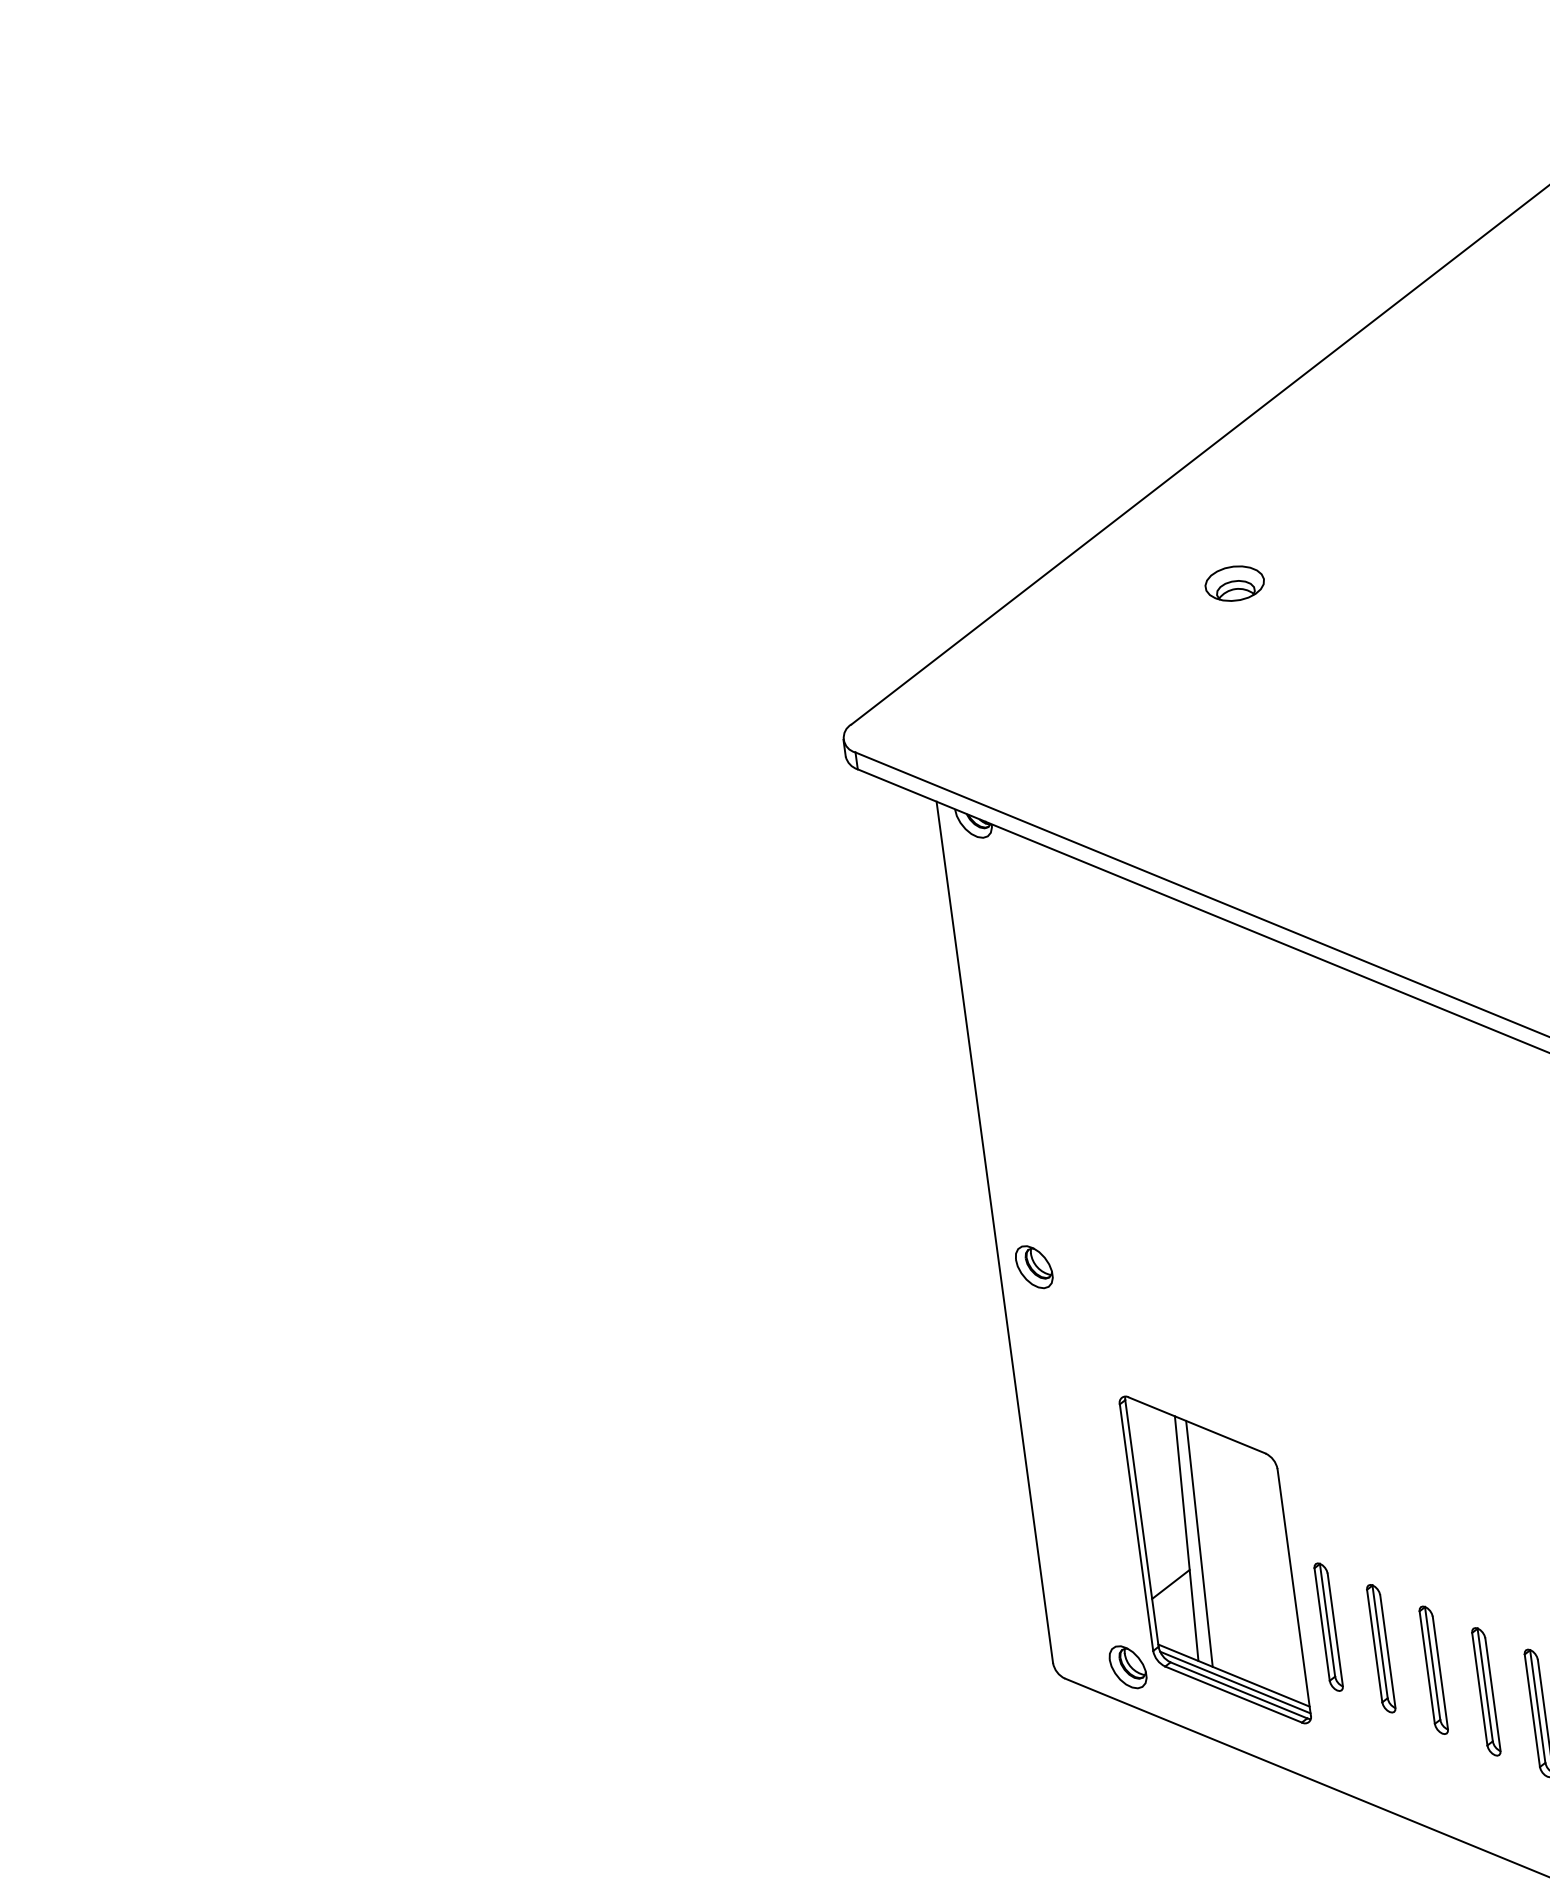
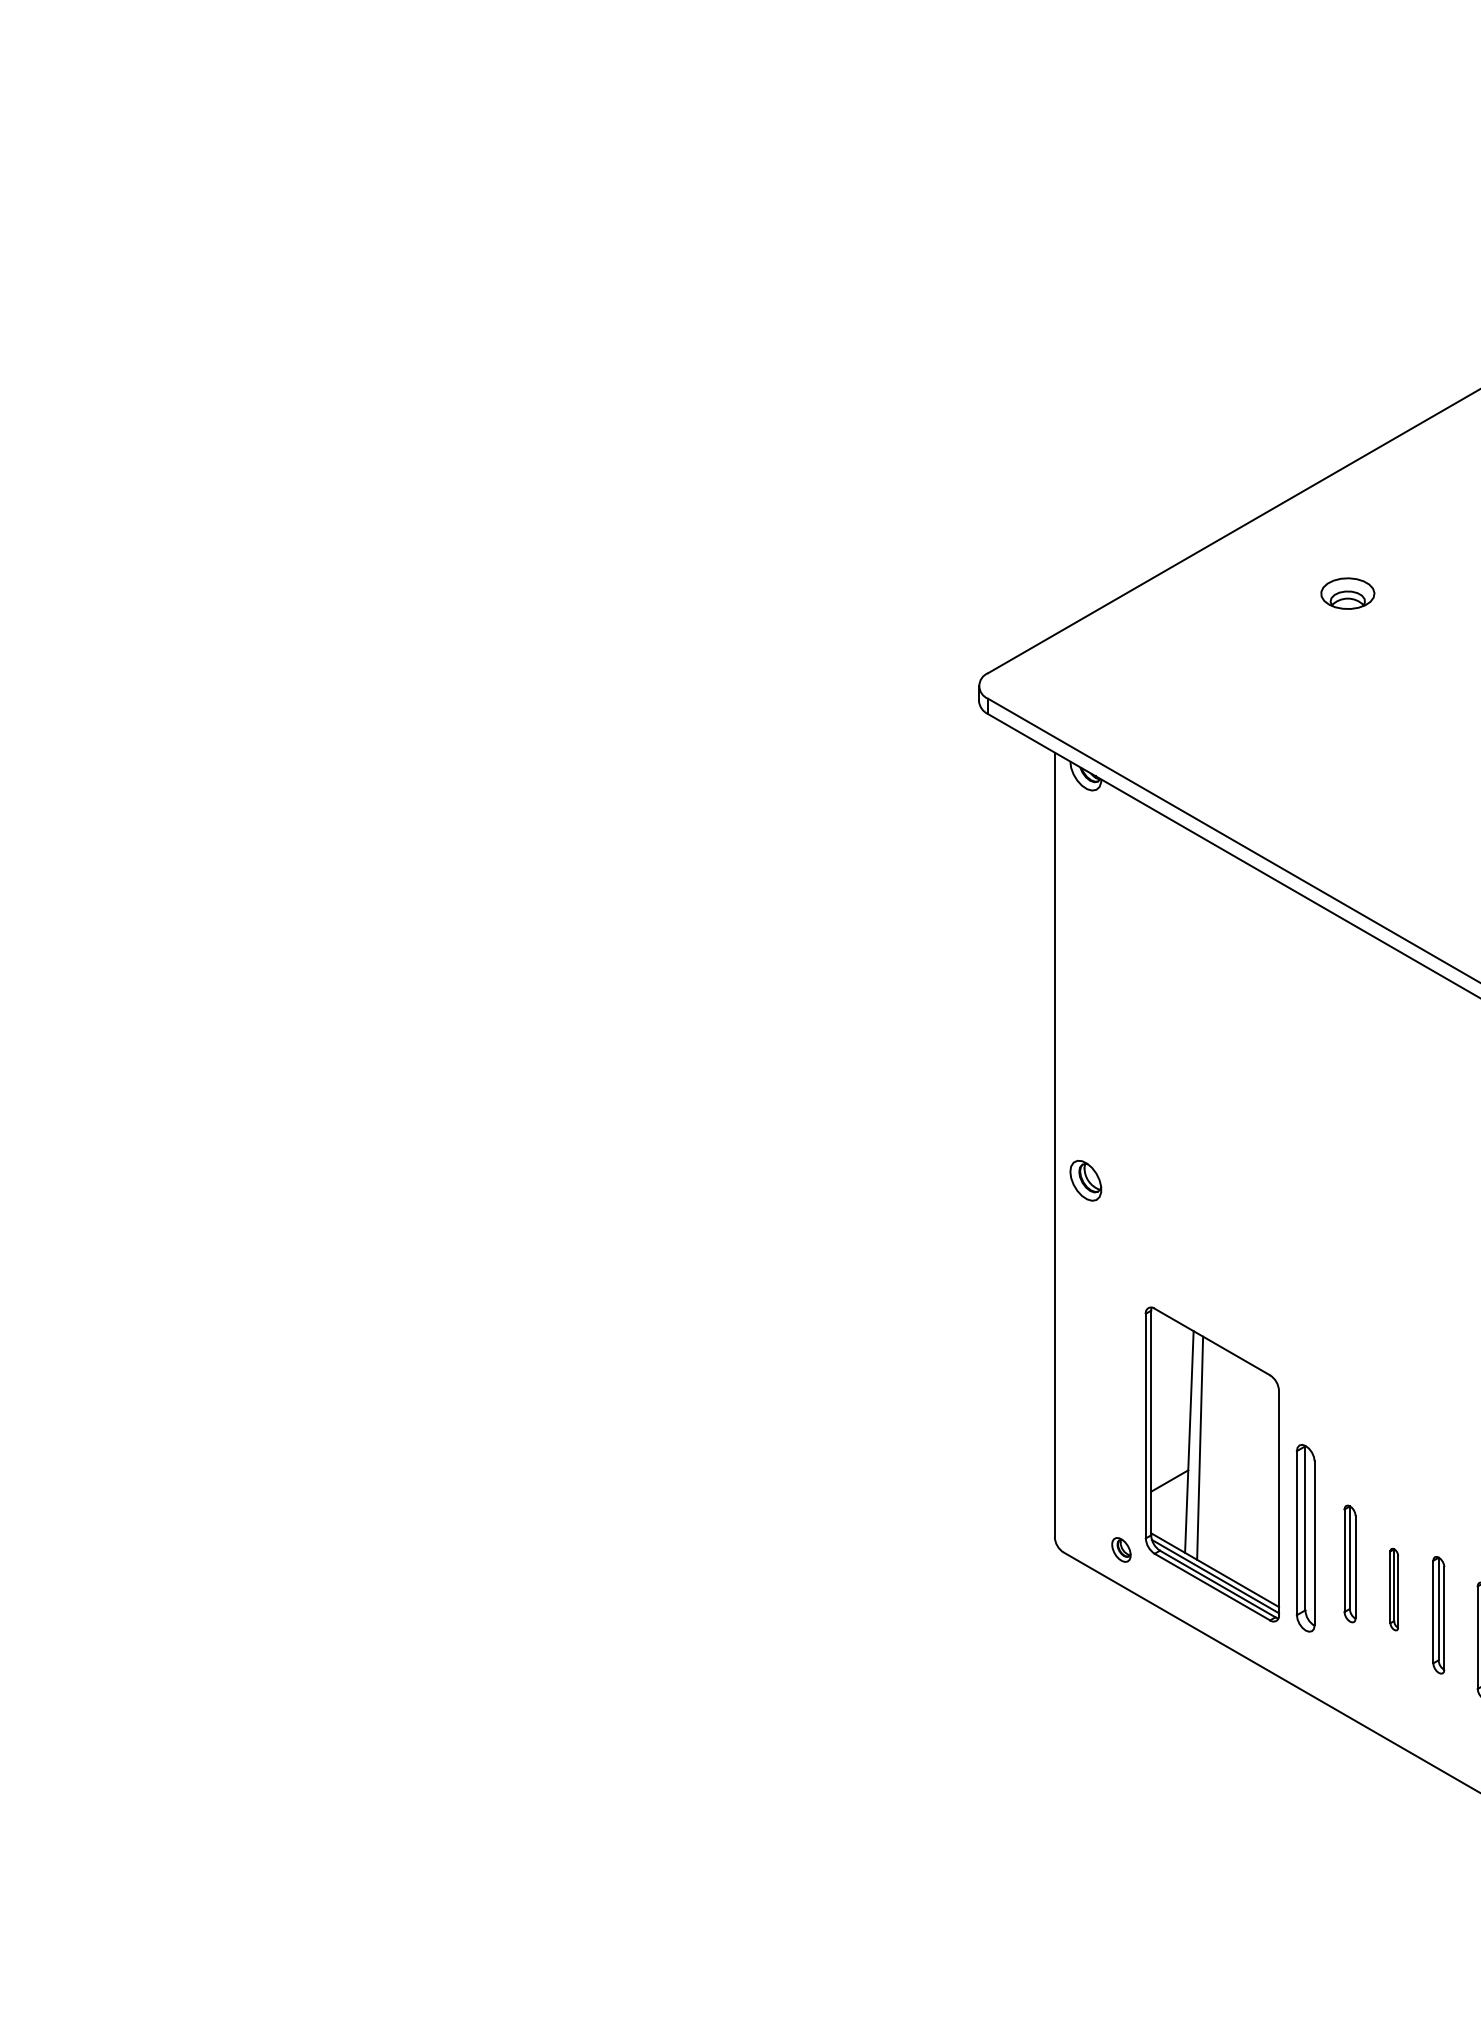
part: (1328, 1627) -> (1305, 1538), size x1.6
part: (1128, 1666) -> (1121, 1549), size x0.6
part: (1432, 1670) -> (1393, 1589), size x0.7

